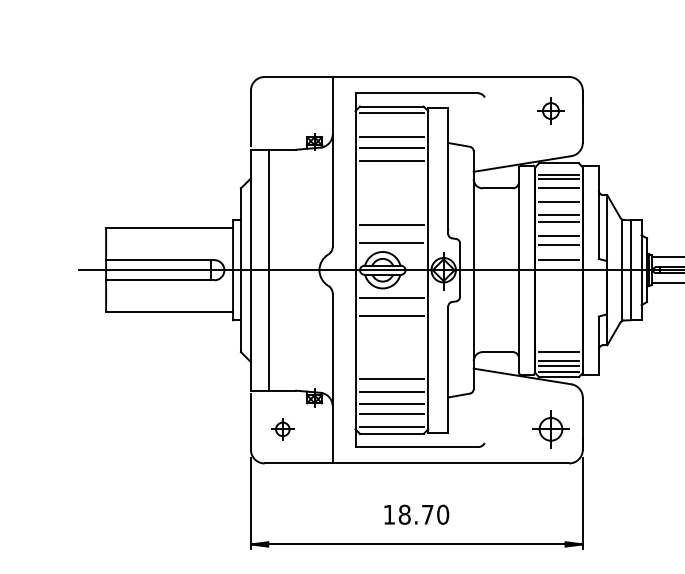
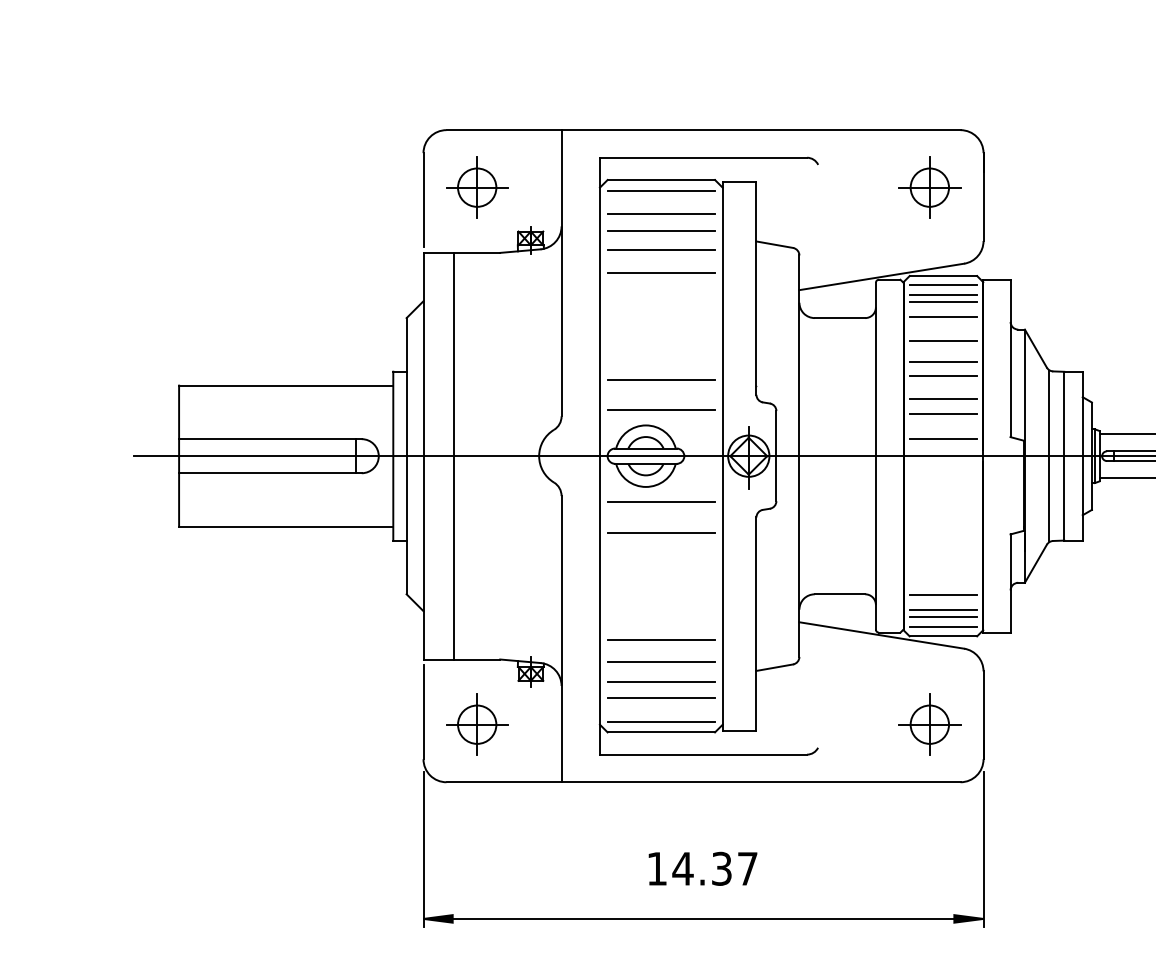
part: (282, 110) -> (476, 186), added
part: (550, 110) -> (929, 186), size x1.43
line: (391, 126) -> (660, 213), added
line: (559, 168) -> (944, 284), added
part: (282, 429) -> (476, 724), size x1.67
text: (423, 514) -> (714, 868), 18.70 -> 14.37

